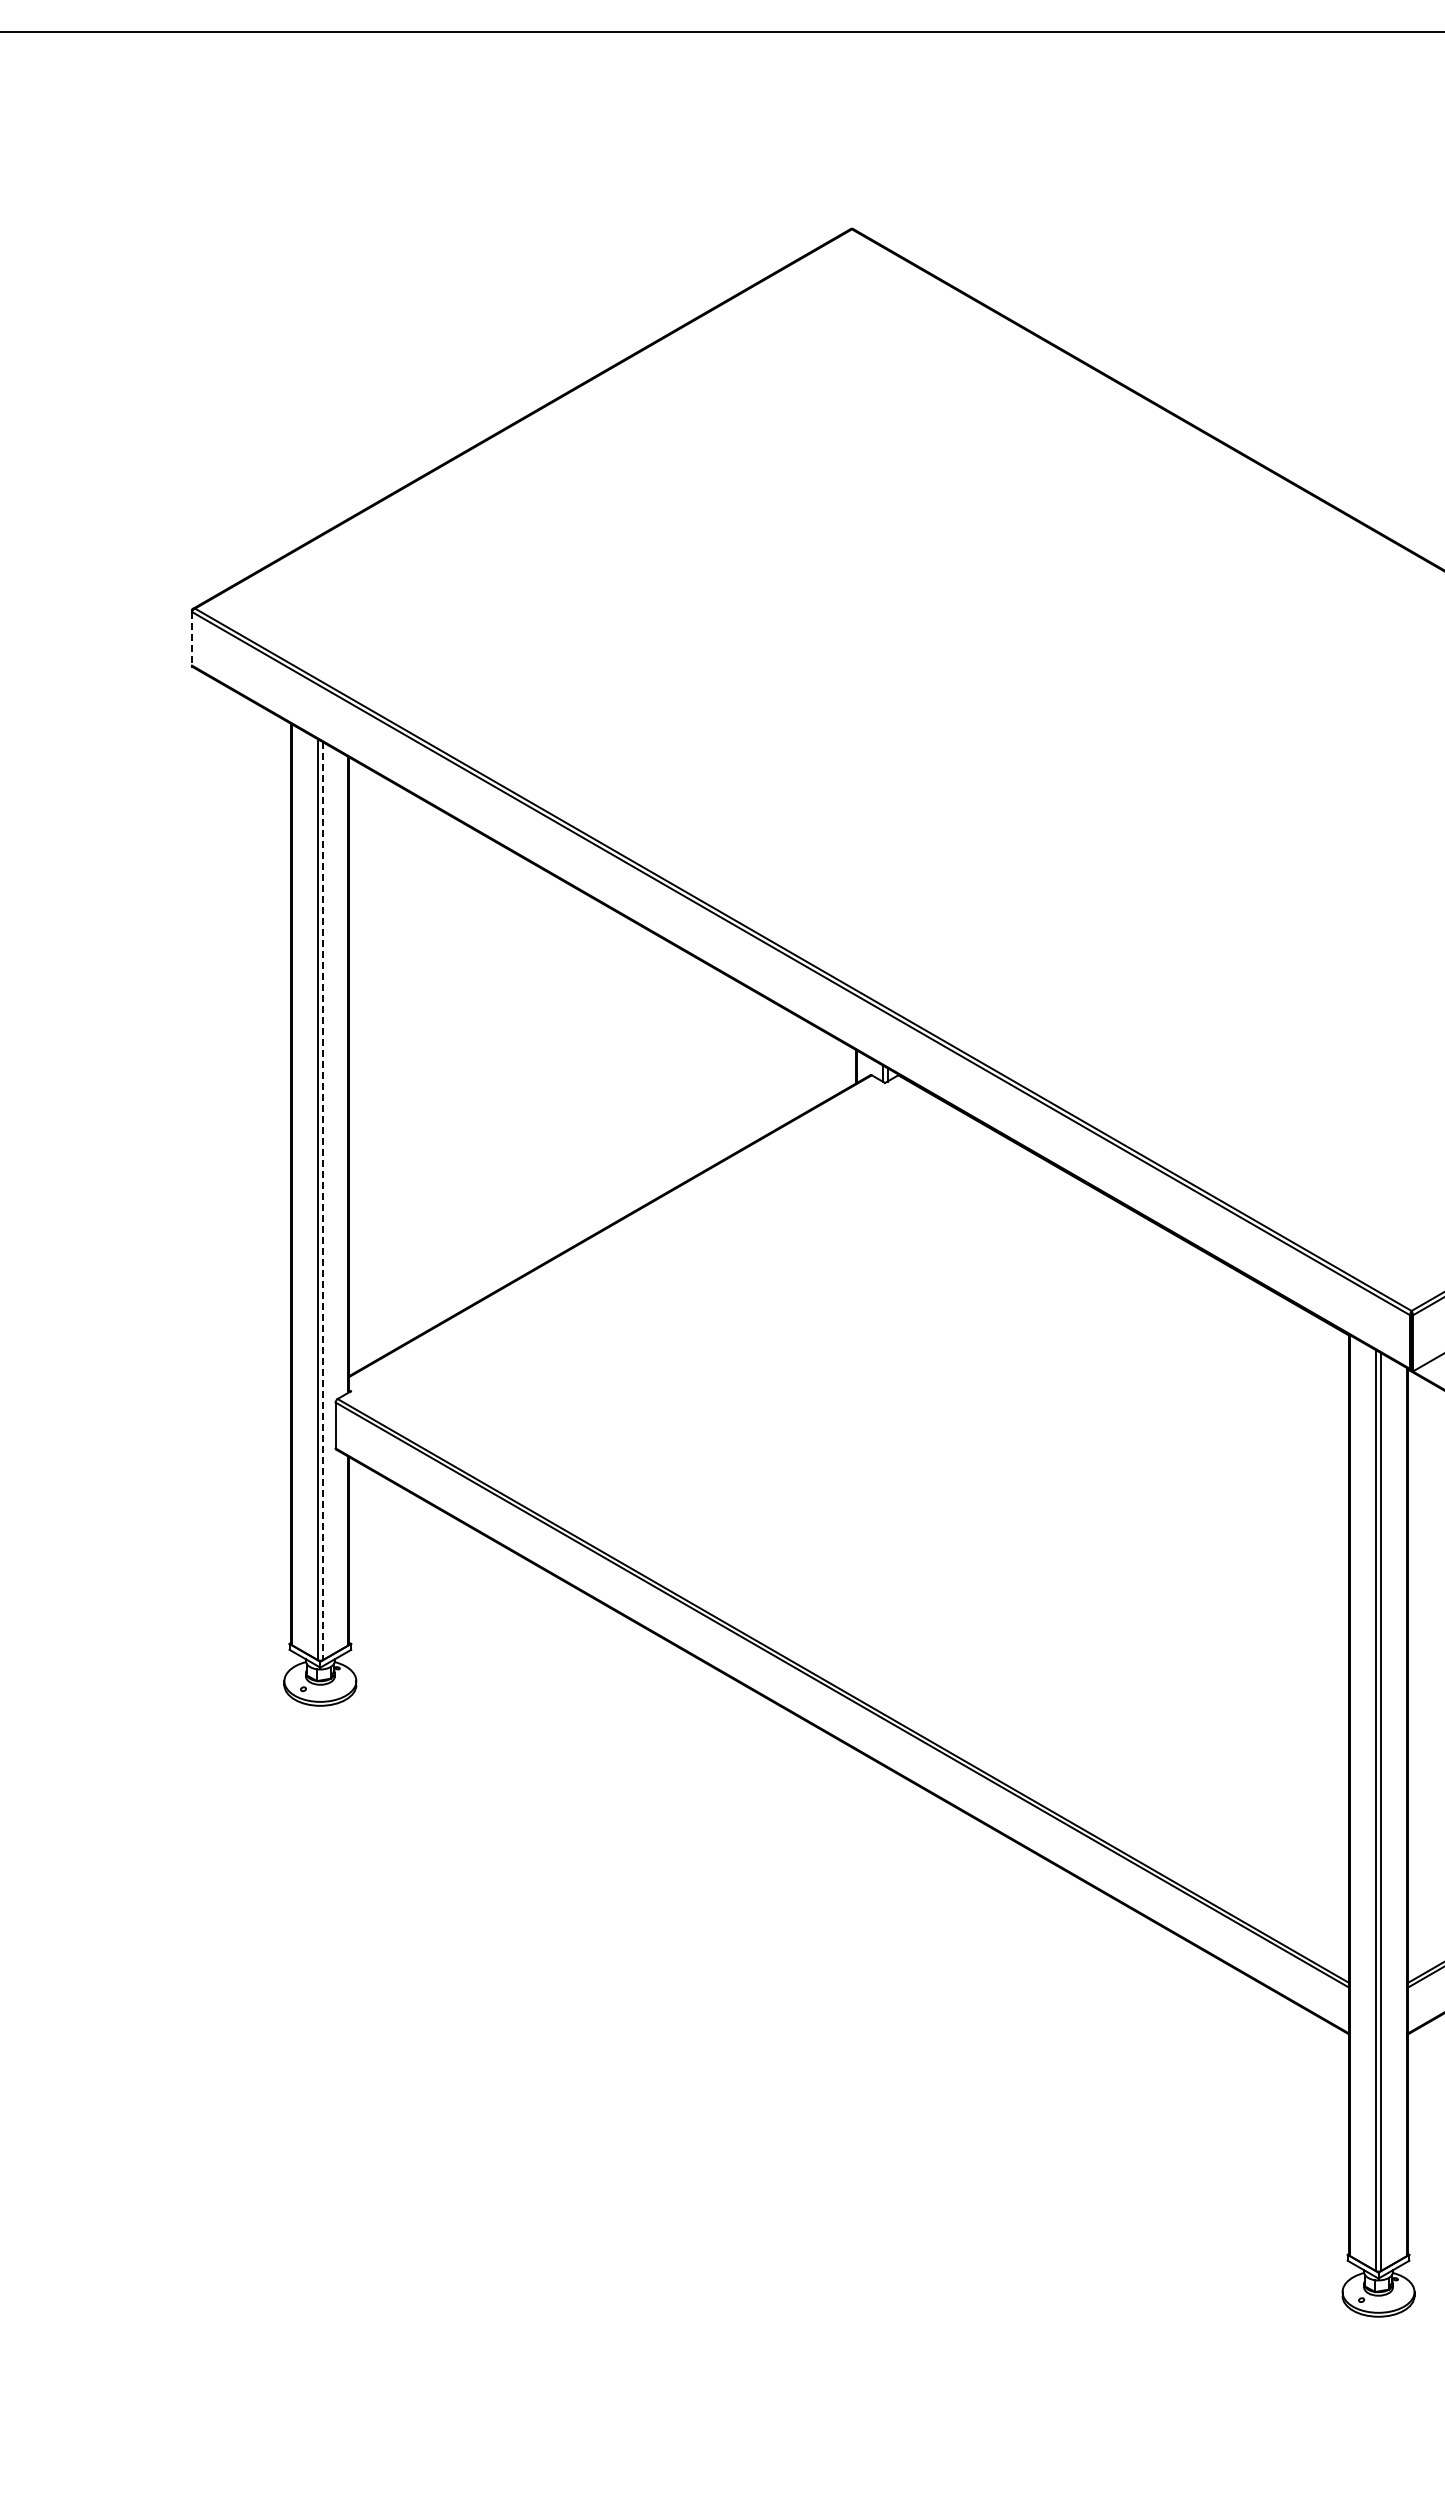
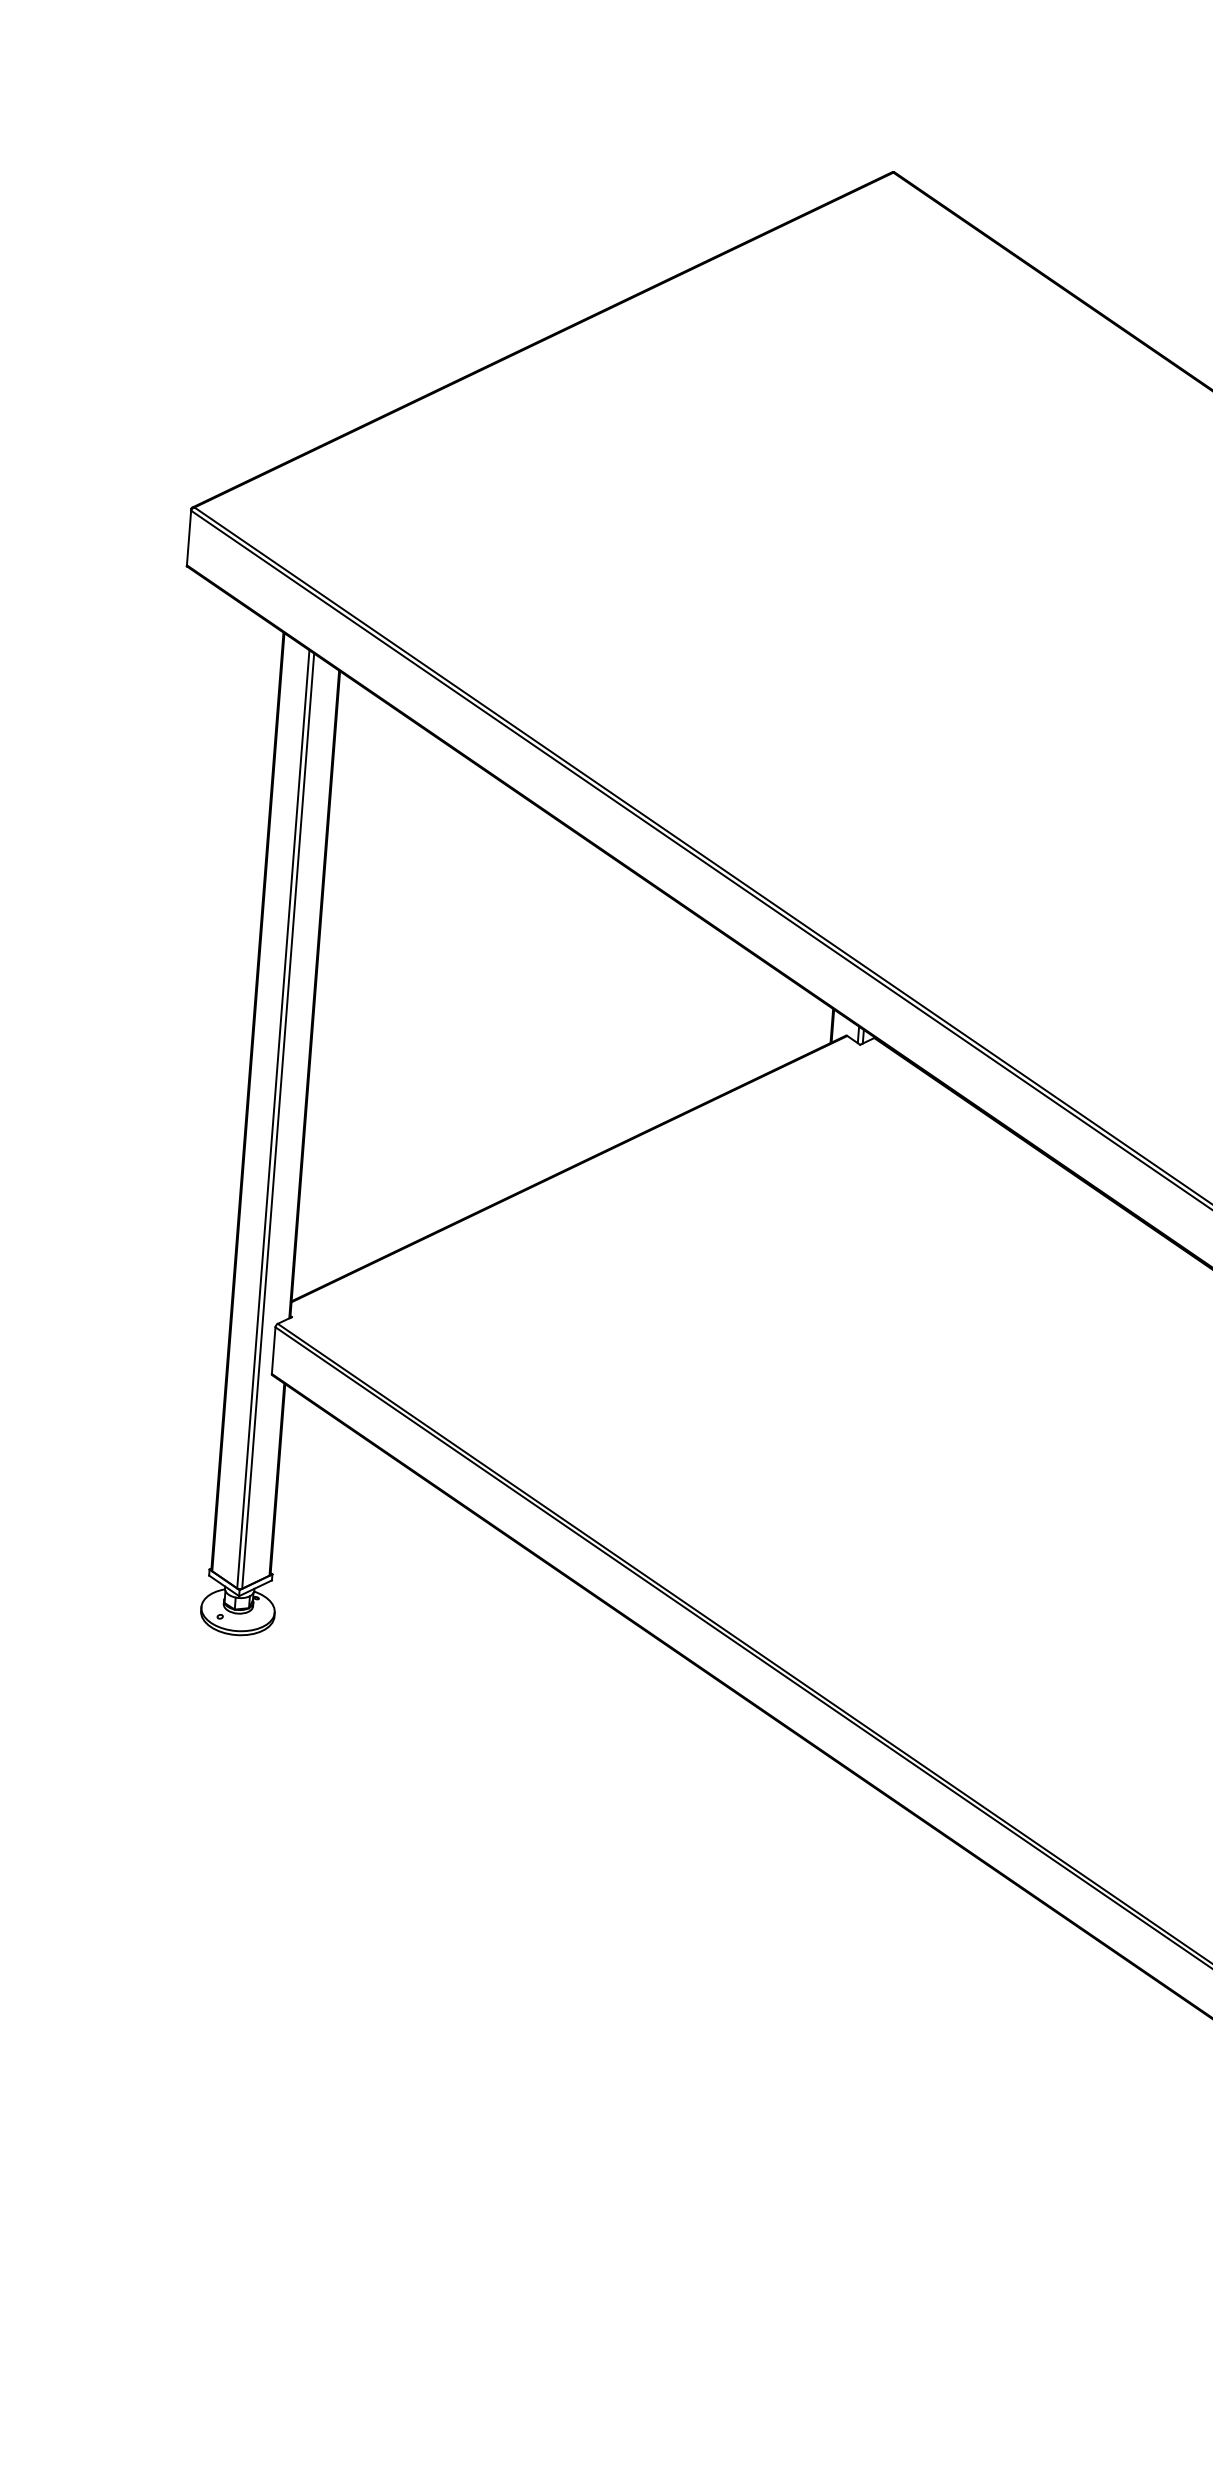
line: (192, 638) -> (189, 537), dashed -> solid
line: (322, 1201) -> (277, 1121), dashed -> solid

